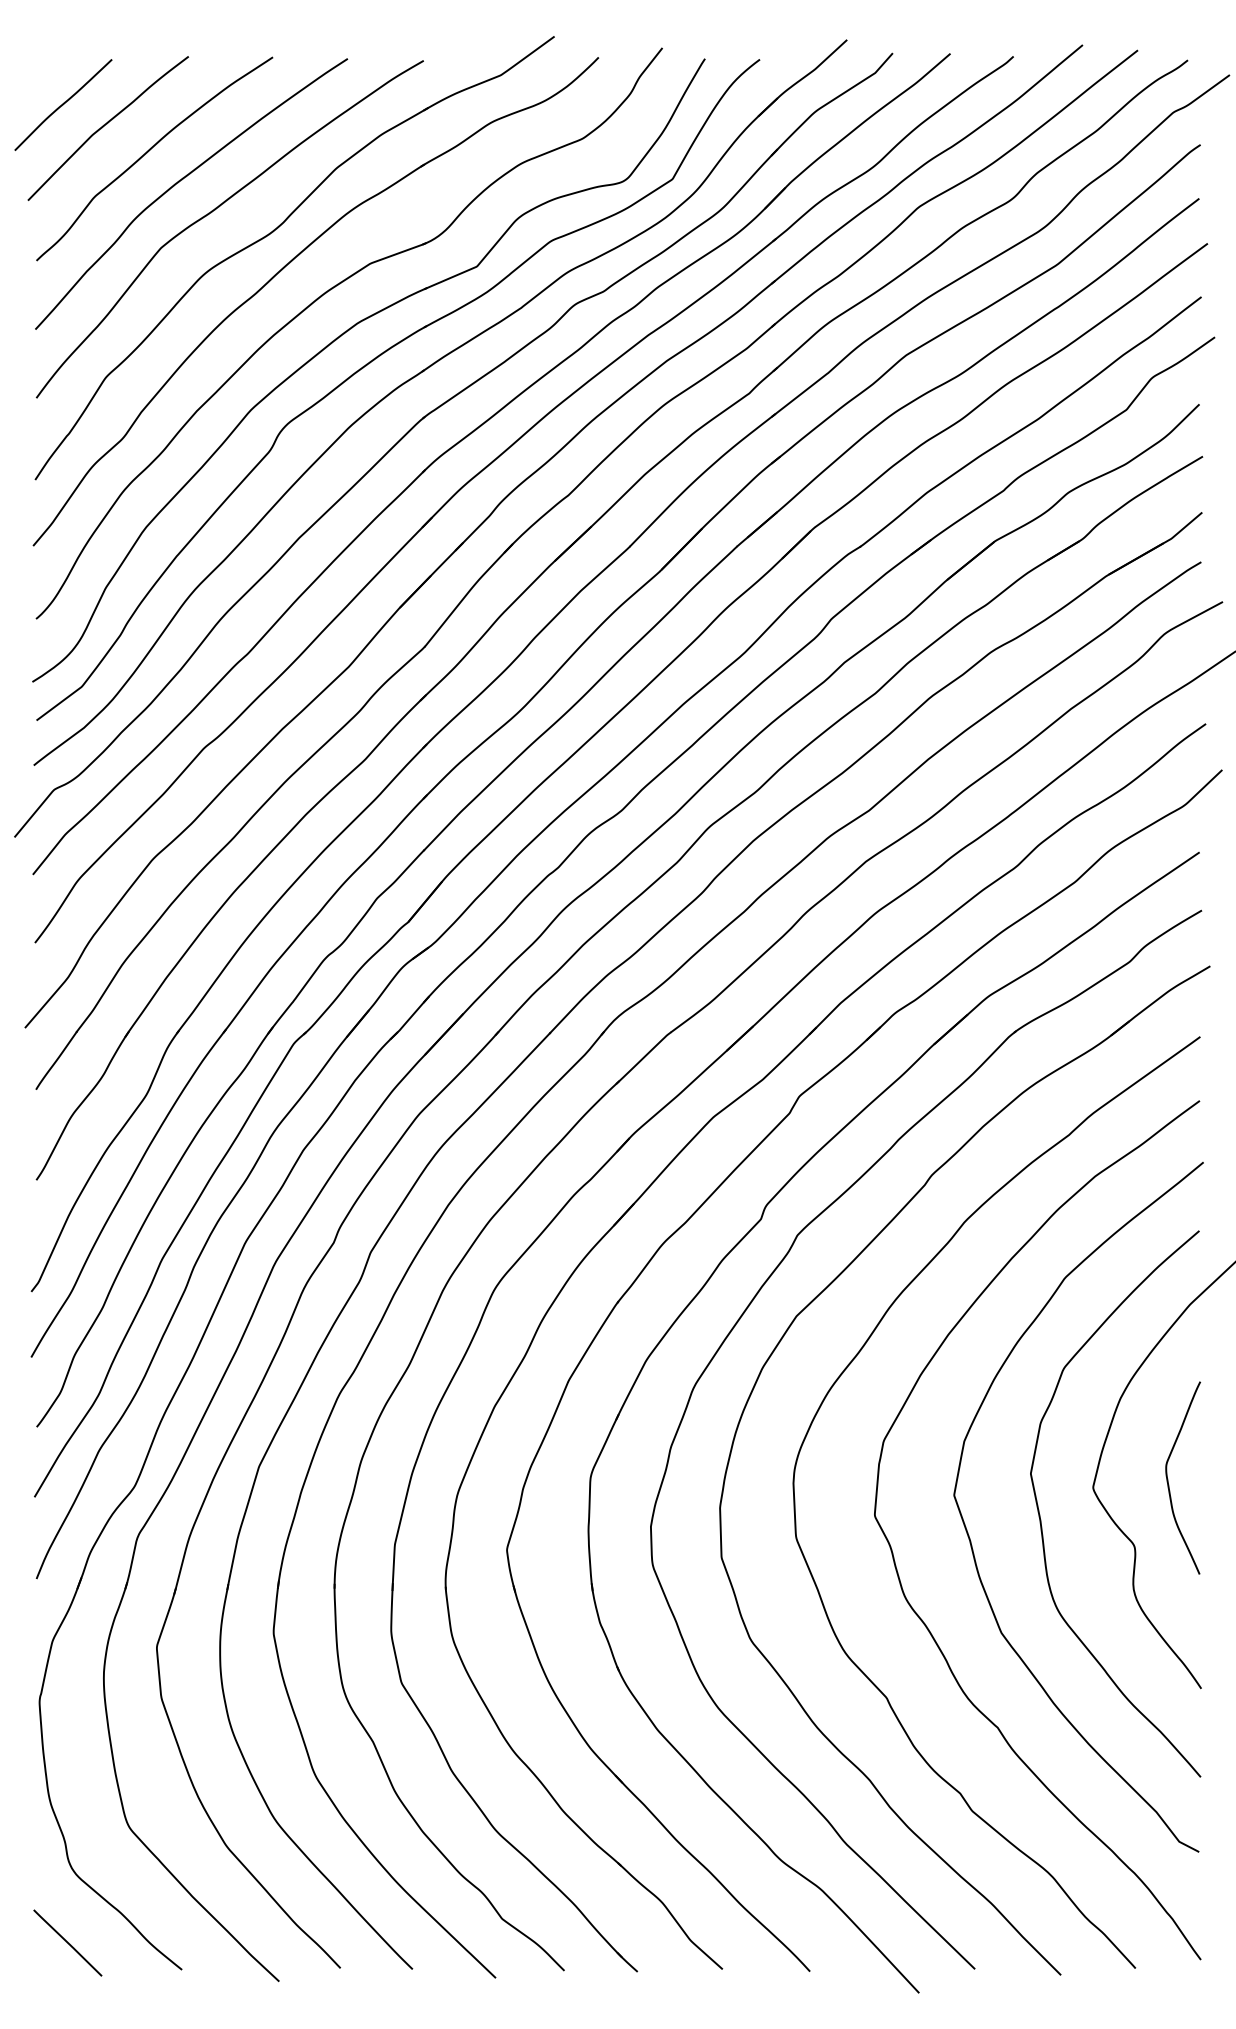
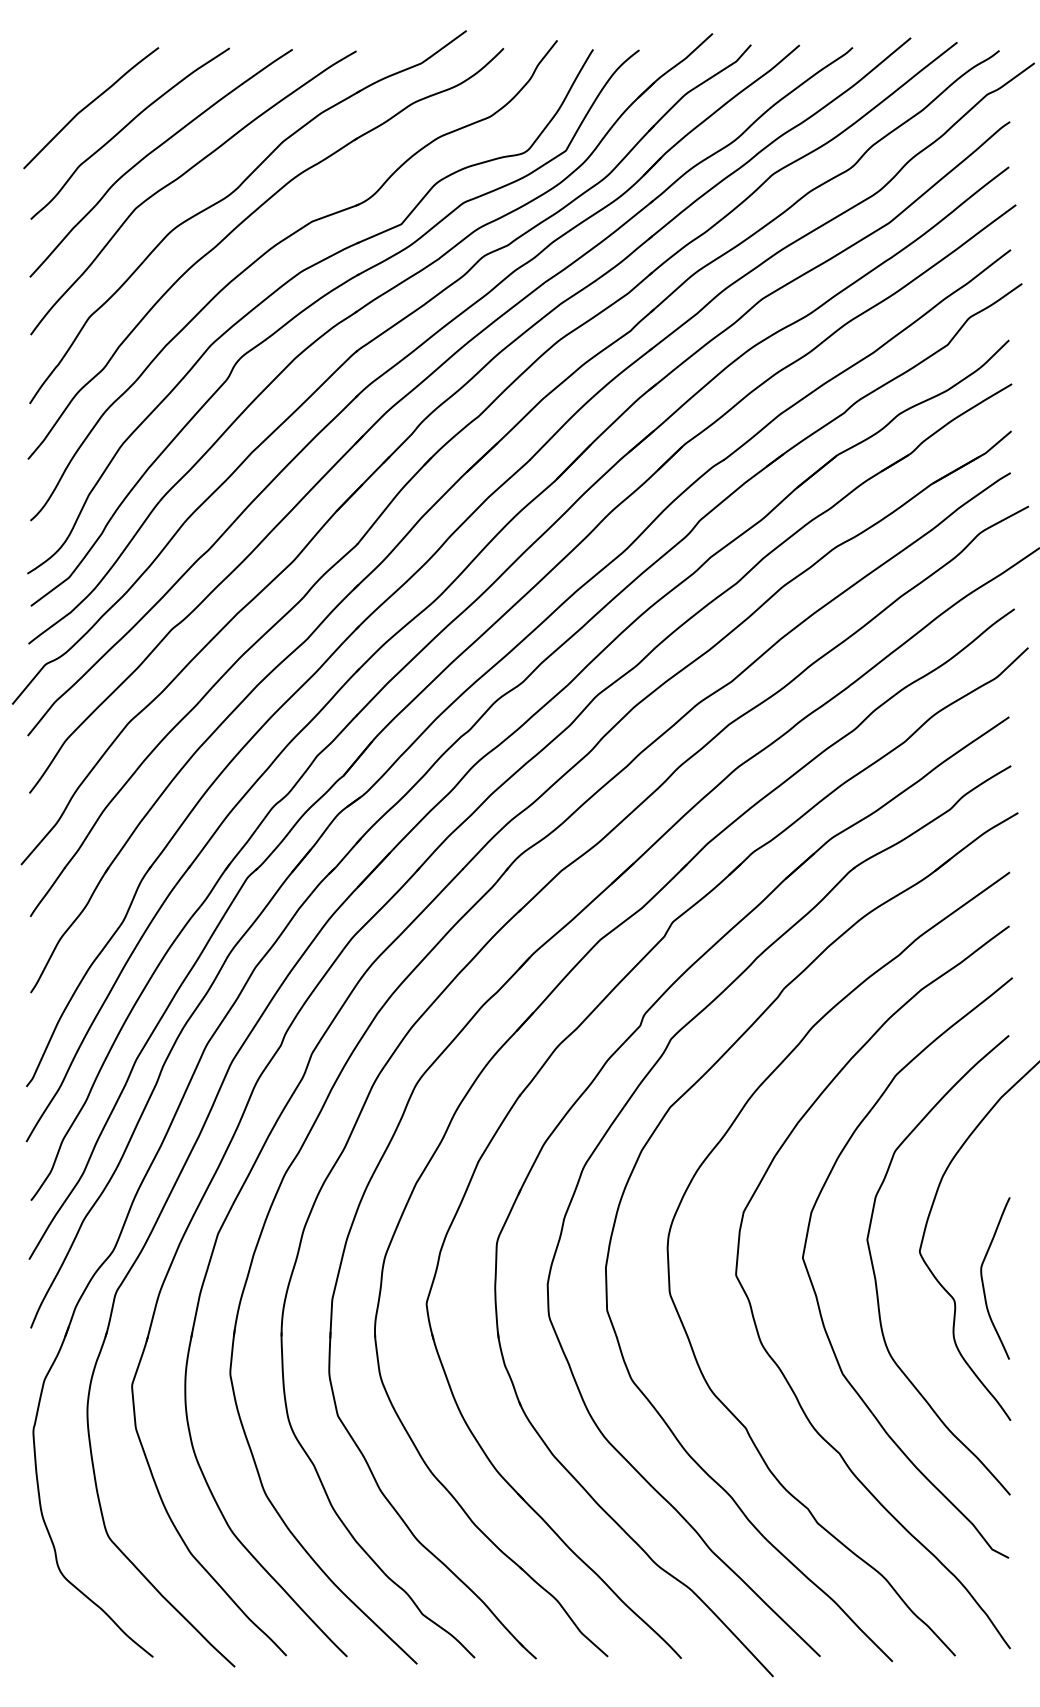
curve: (63, 105) -> (53, 88), removed
curve: (1168, 1480) -> (983, 1280), moved
line: (68, 1942) -> (57, 1634), removed

